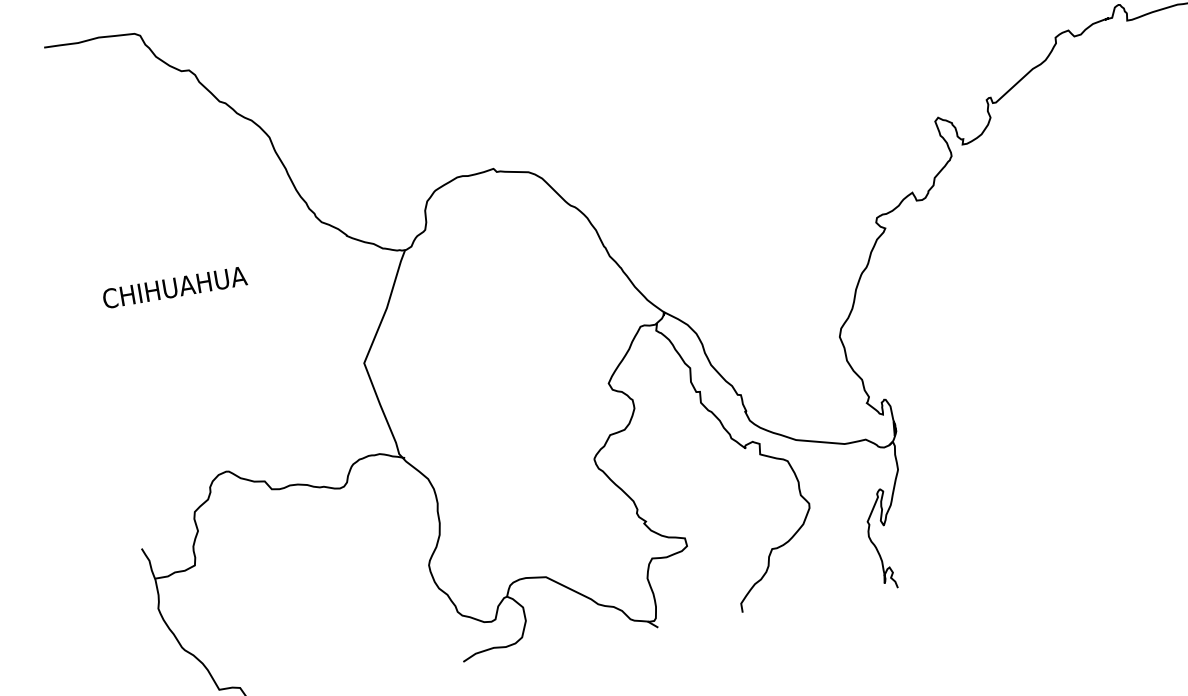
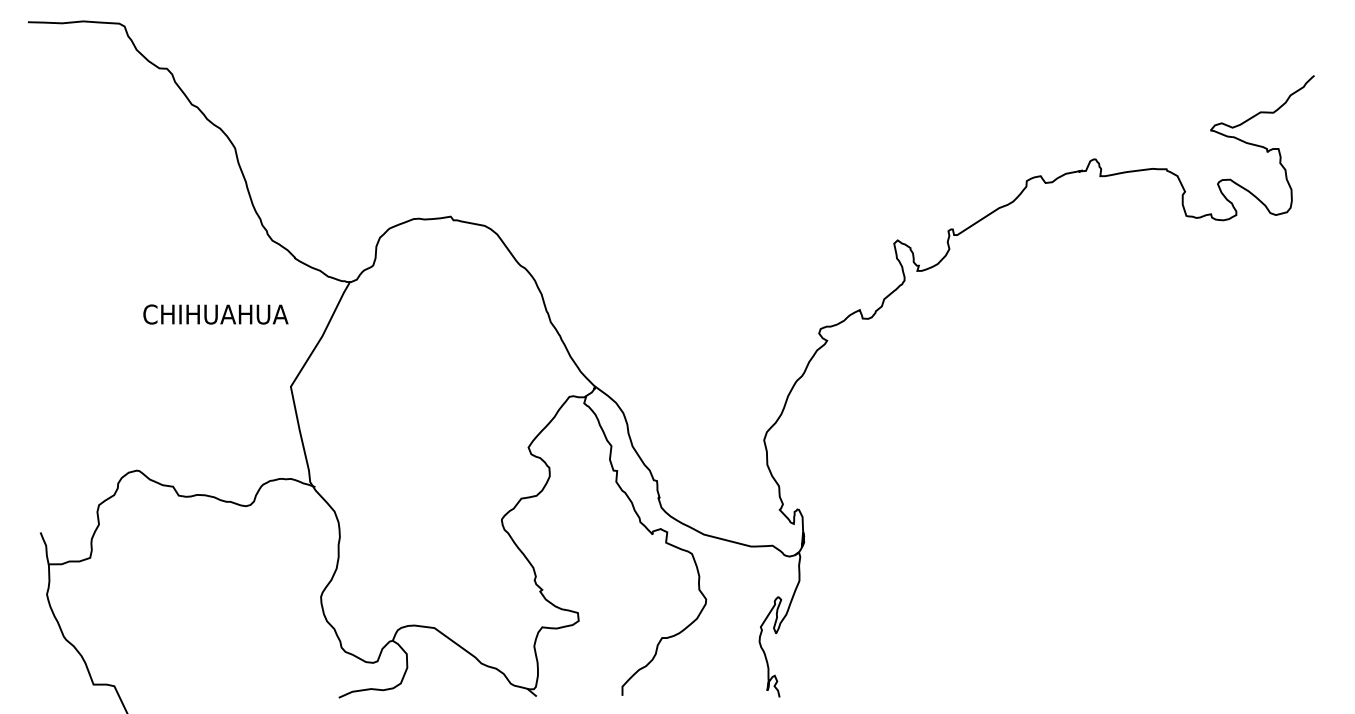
text: (174, 287) -> (215, 314), moved

